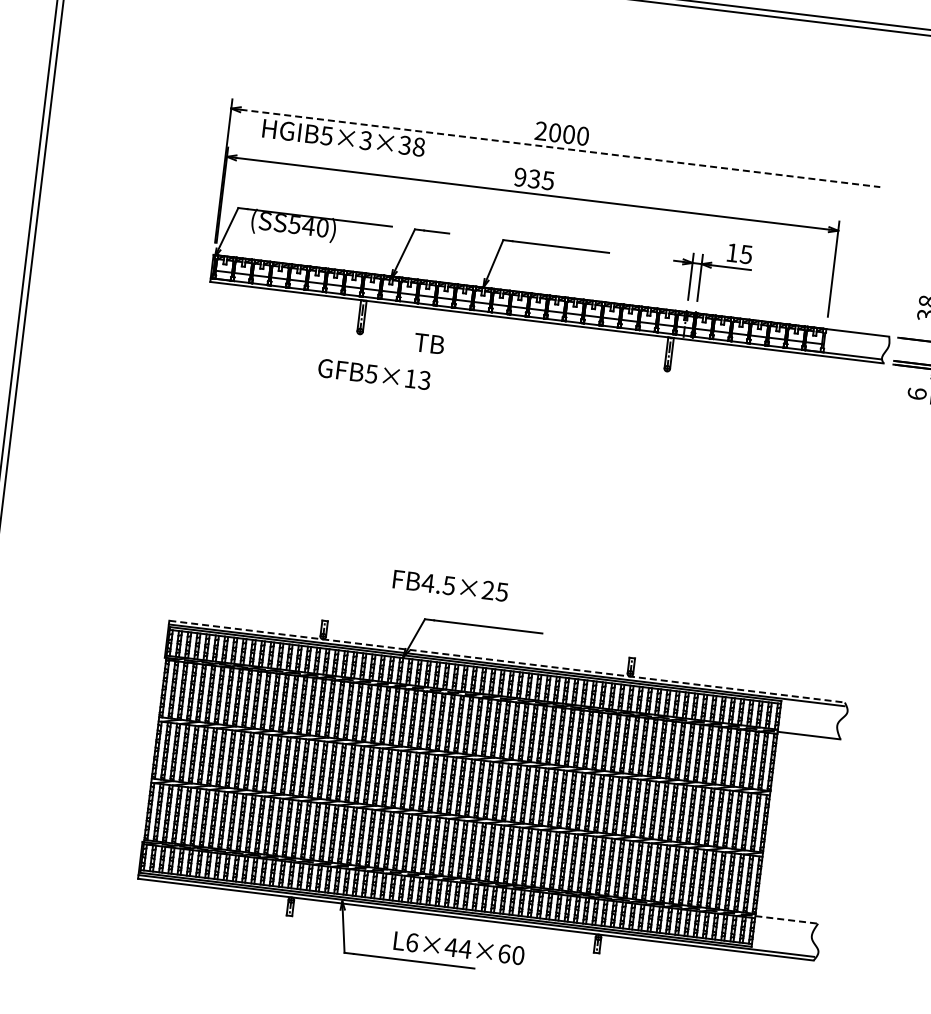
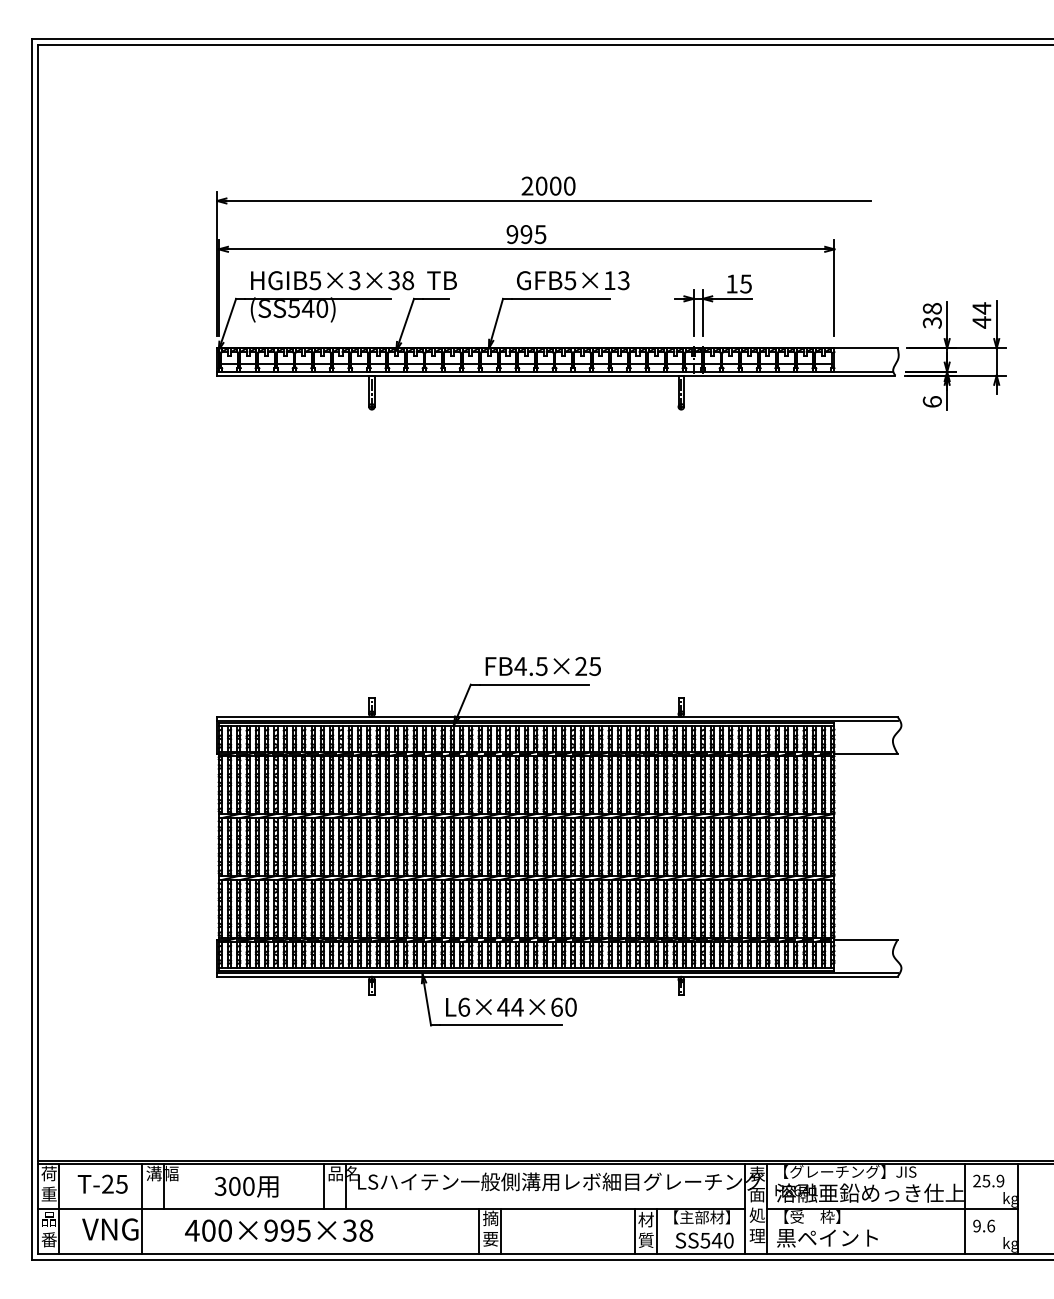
text: (343, 137) -> (332, 280), moved
line: (561, 148) -> (549, 200), dashed -> solid
text: (534, 179) -> (526, 234), 935 -> 995
text: (428, 343) -> (441, 280), moved
text: (374, 374) -> (573, 280), moved
text: (449, 585) -> (542, 666), moved
line: (507, 661) -> (557, 716), dashed -> solid
line: (787, 919) -> (866, 939), dashed -> solid
text: (459, 947) -> (511, 1006), moved

